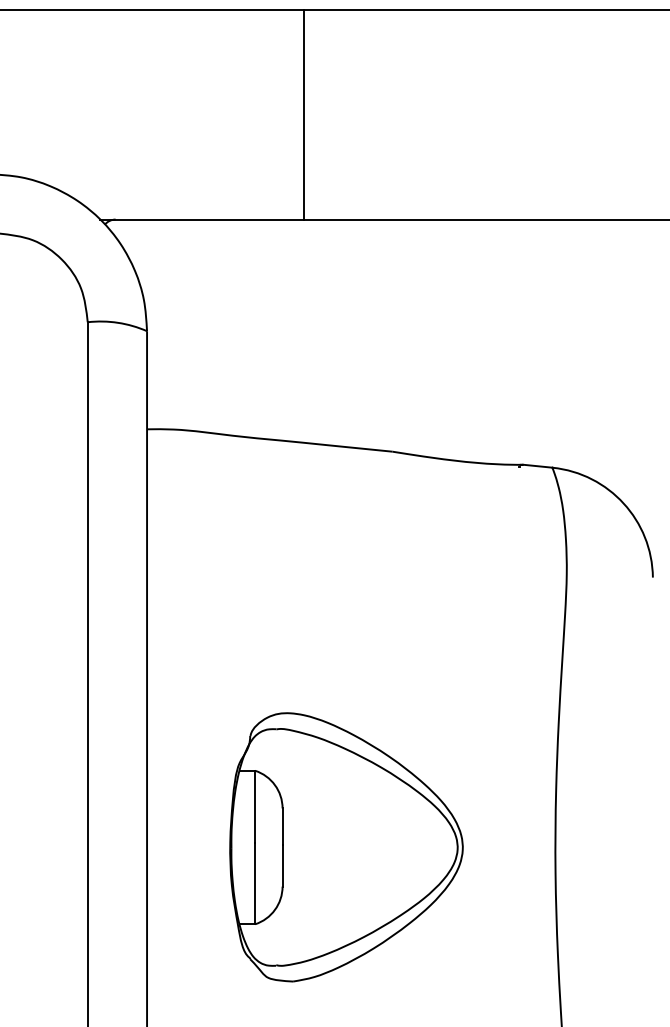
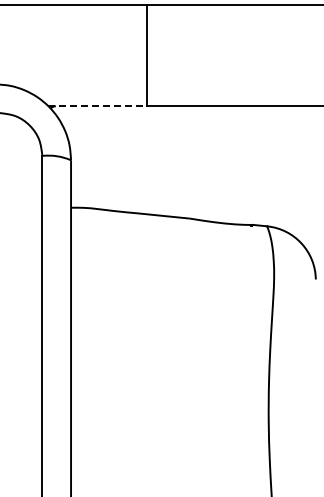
line: (203, 220) -> (98, 106), solid -> dashed
part: (346, 846) -> (167, 409), removed

